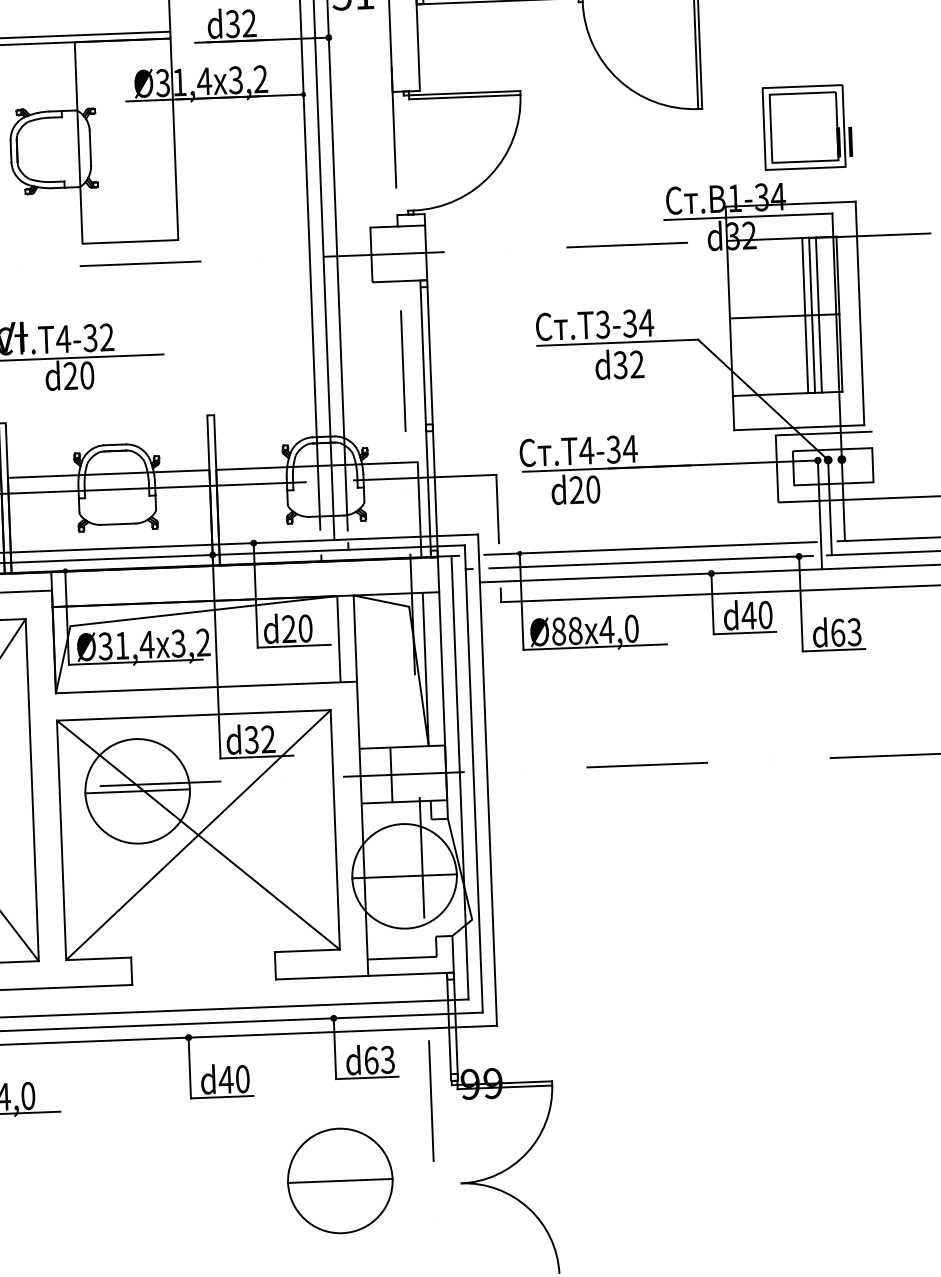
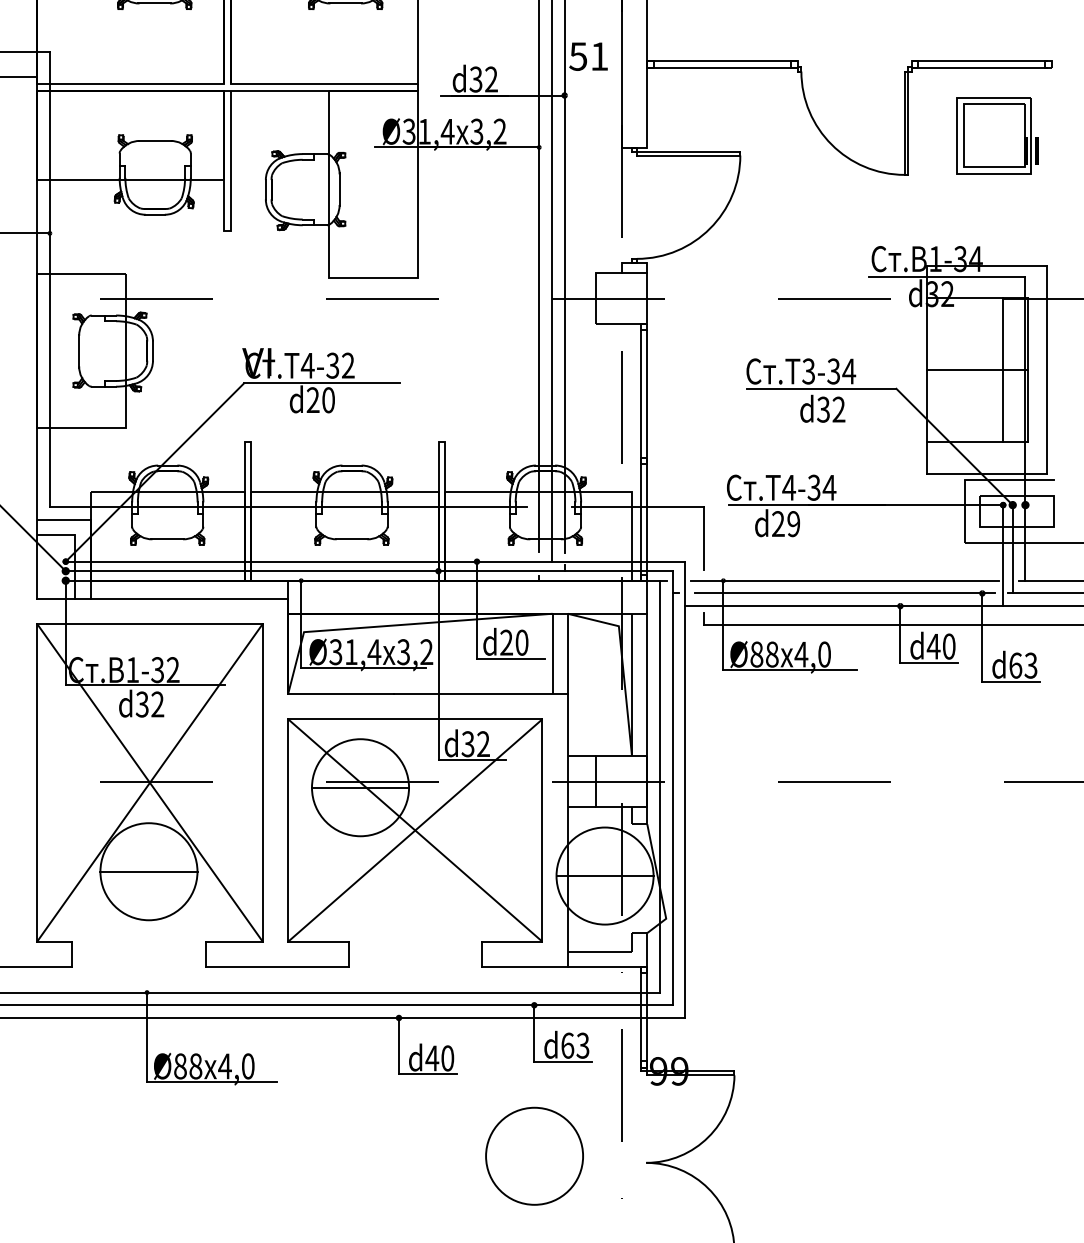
part: (807, 127) -> (997, 135), moved
line: (805, 315) -> (996, 370), removed
line: (819, 315) -> (1009, 370), removed
text: (592, 490) -> (793, 524), d20 -> d29
line: (340, 1181) -> (534, 1156), removed

